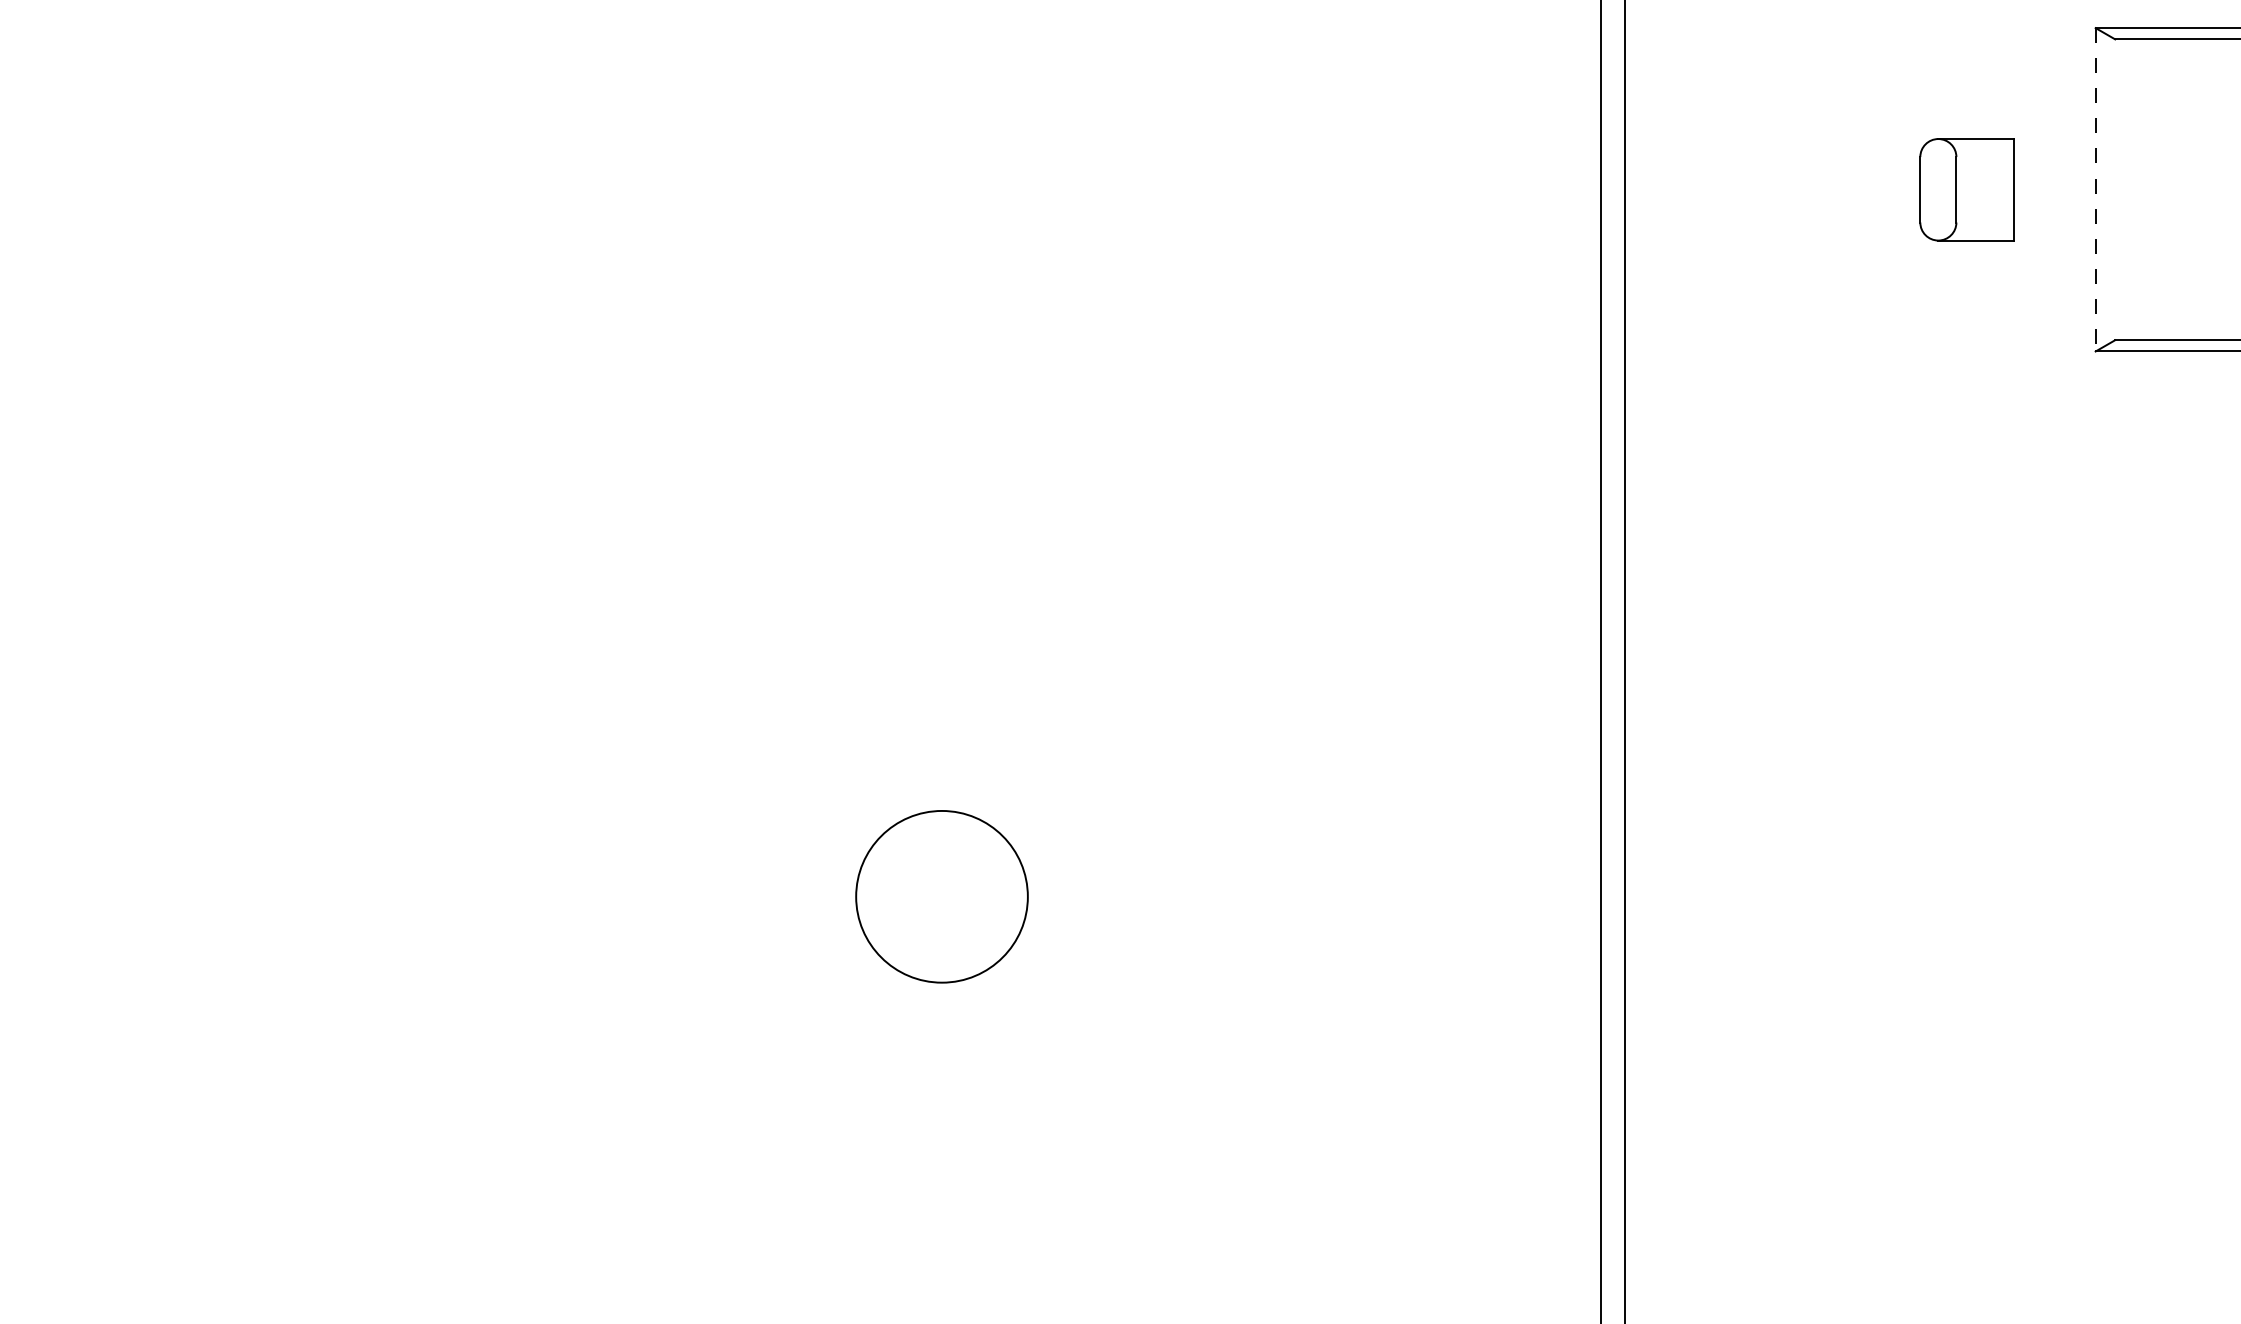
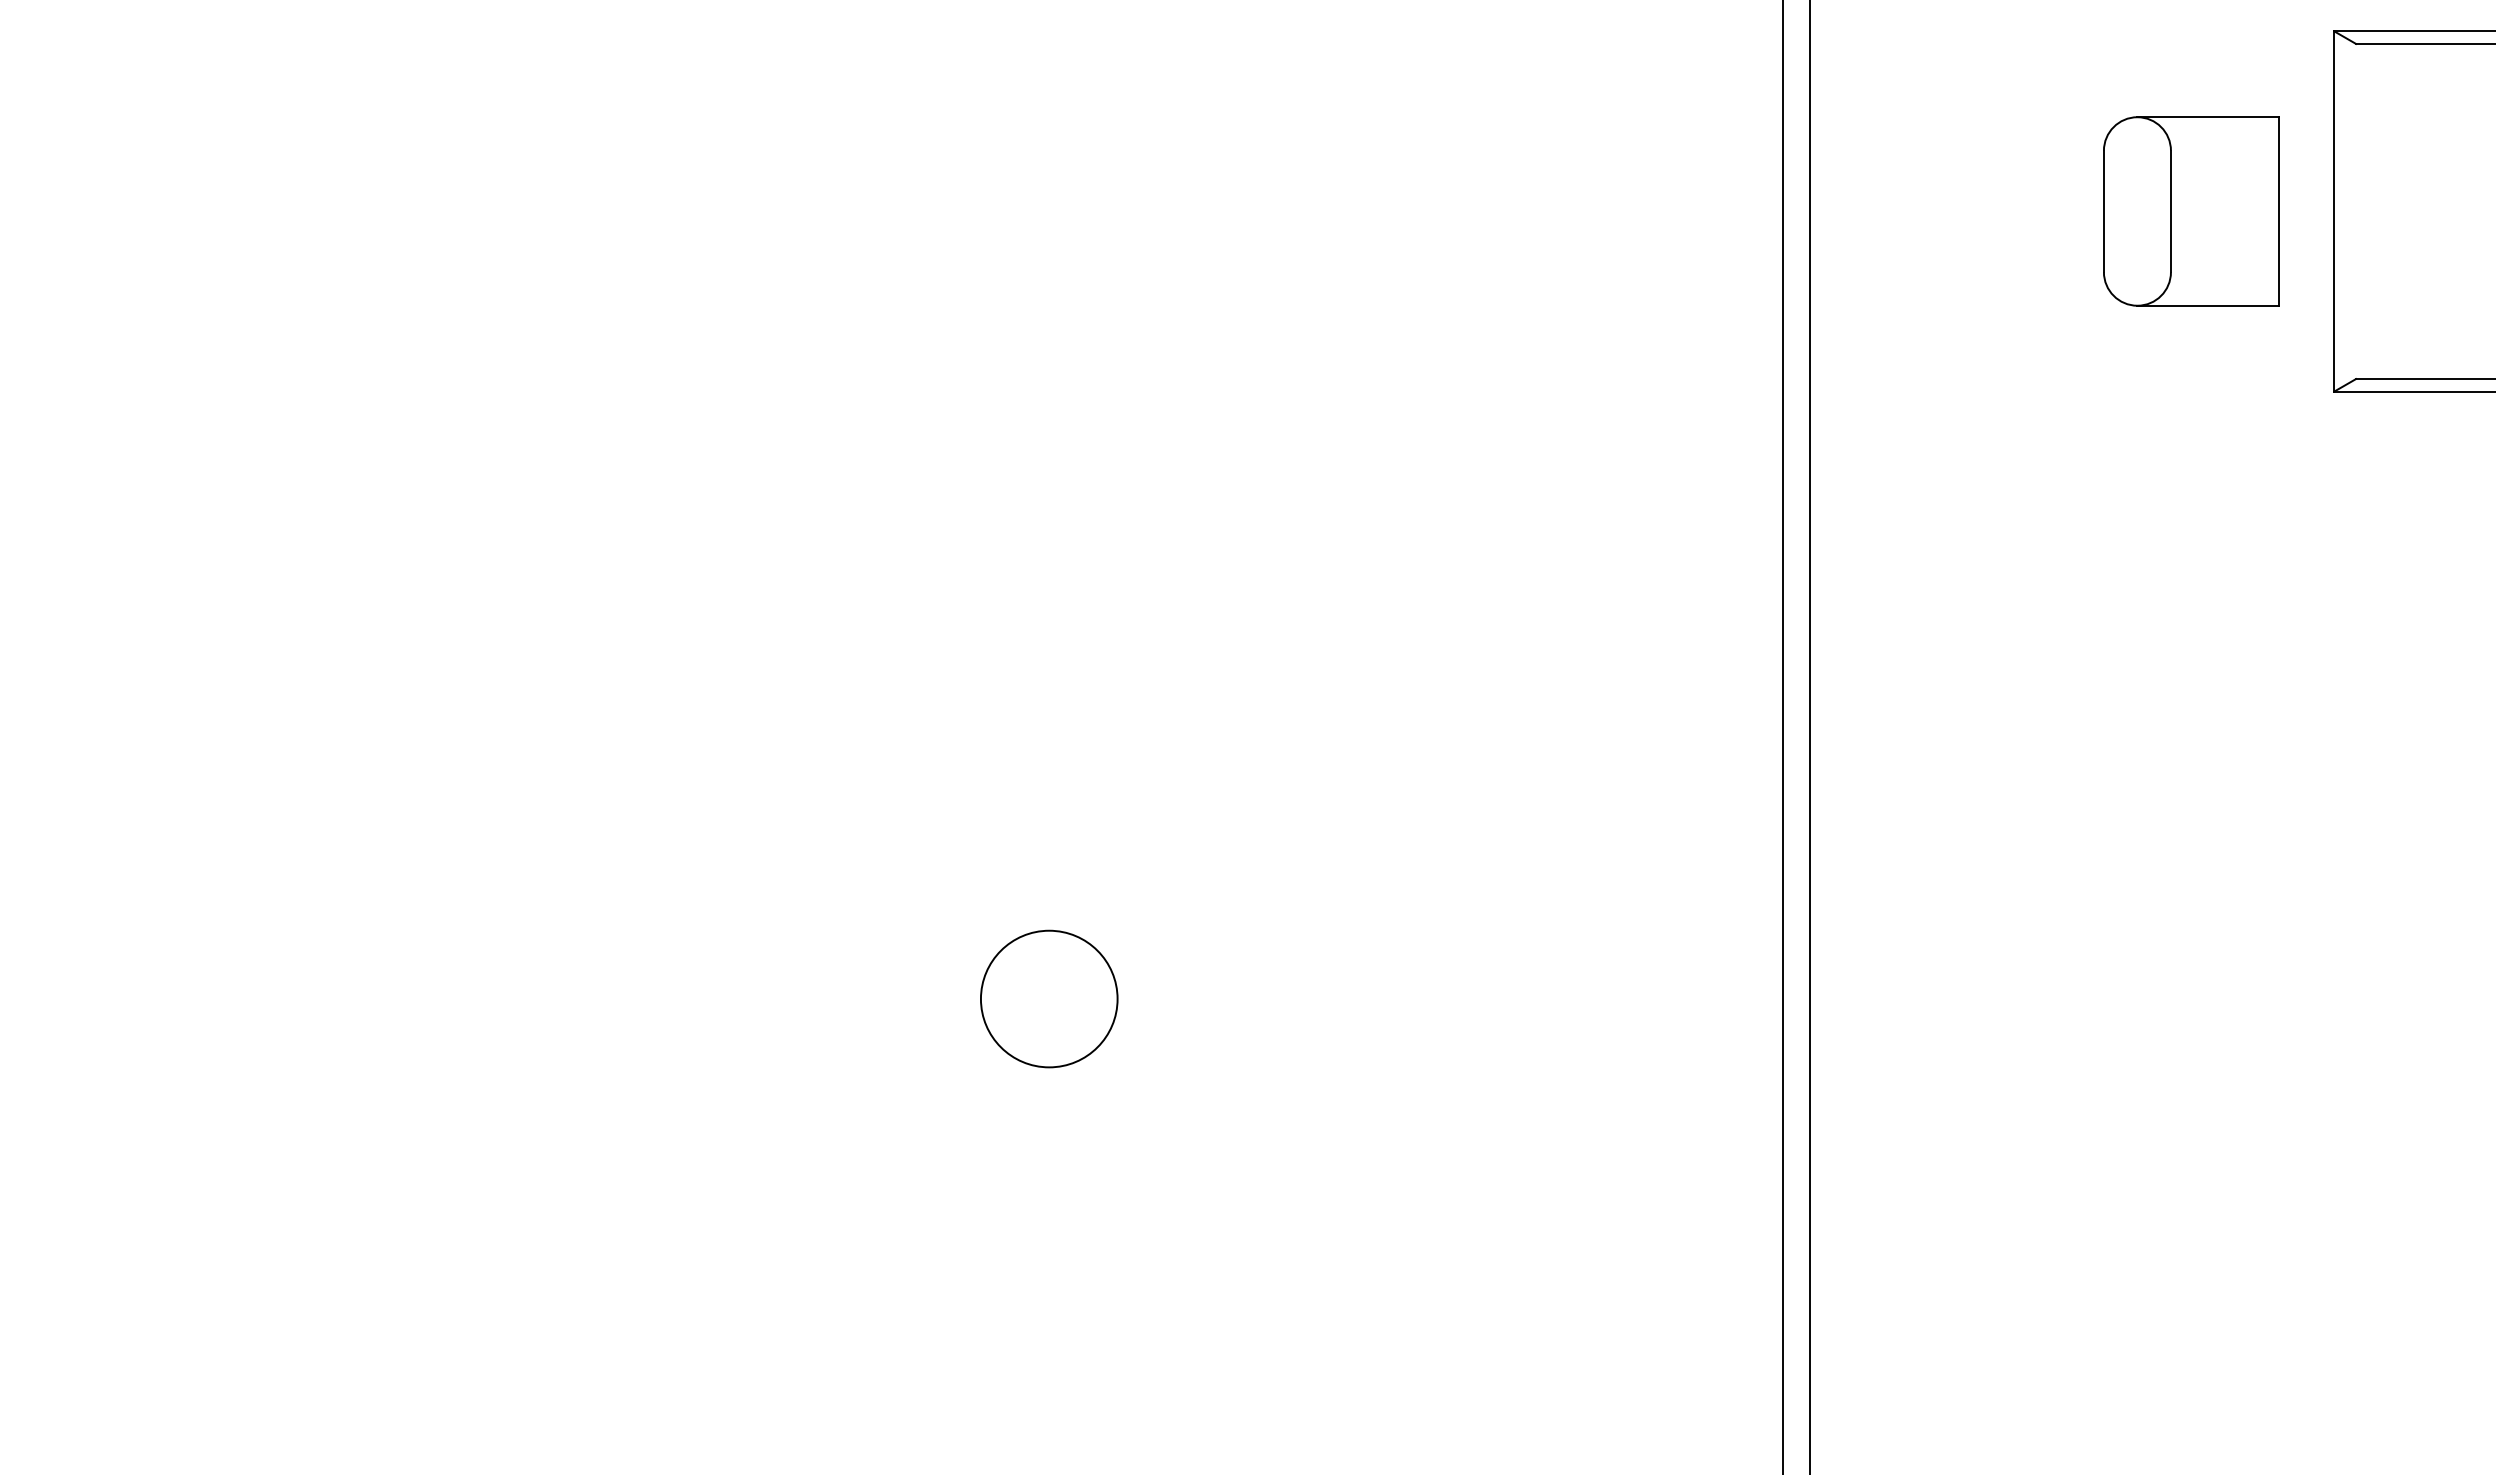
part: (1967, 189) -> (2191, 211), size x1.67
line: (2095, 189) -> (2334, 211), dashed -> solid
circle: (942, 896) -> (1049, 998), size x0.71

